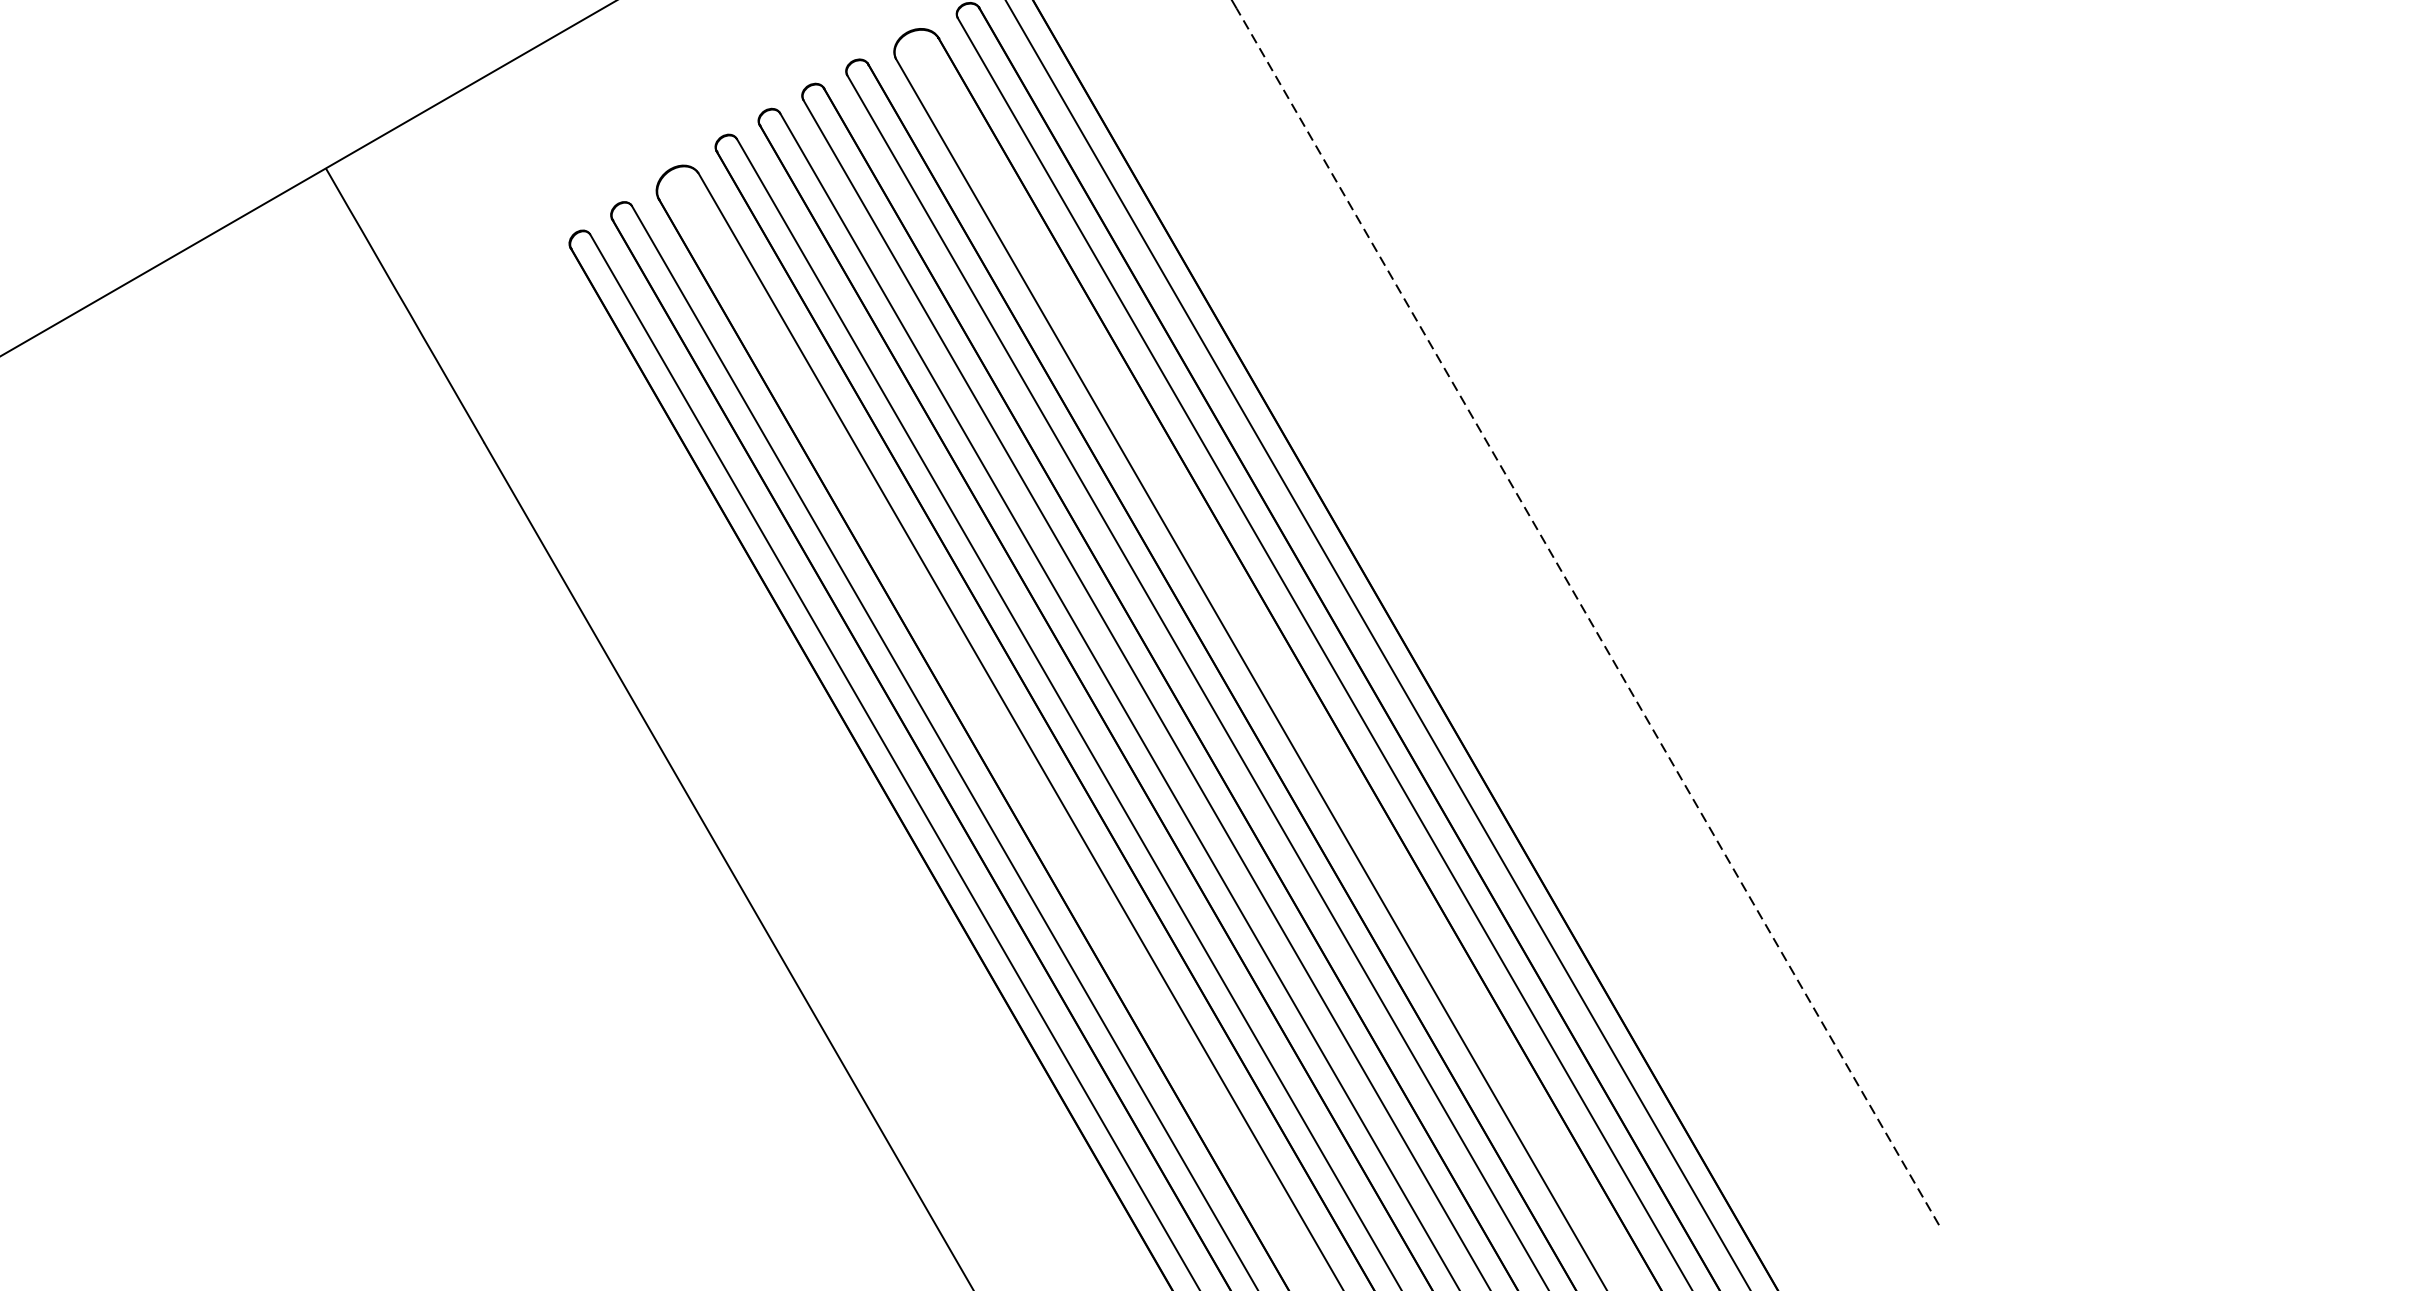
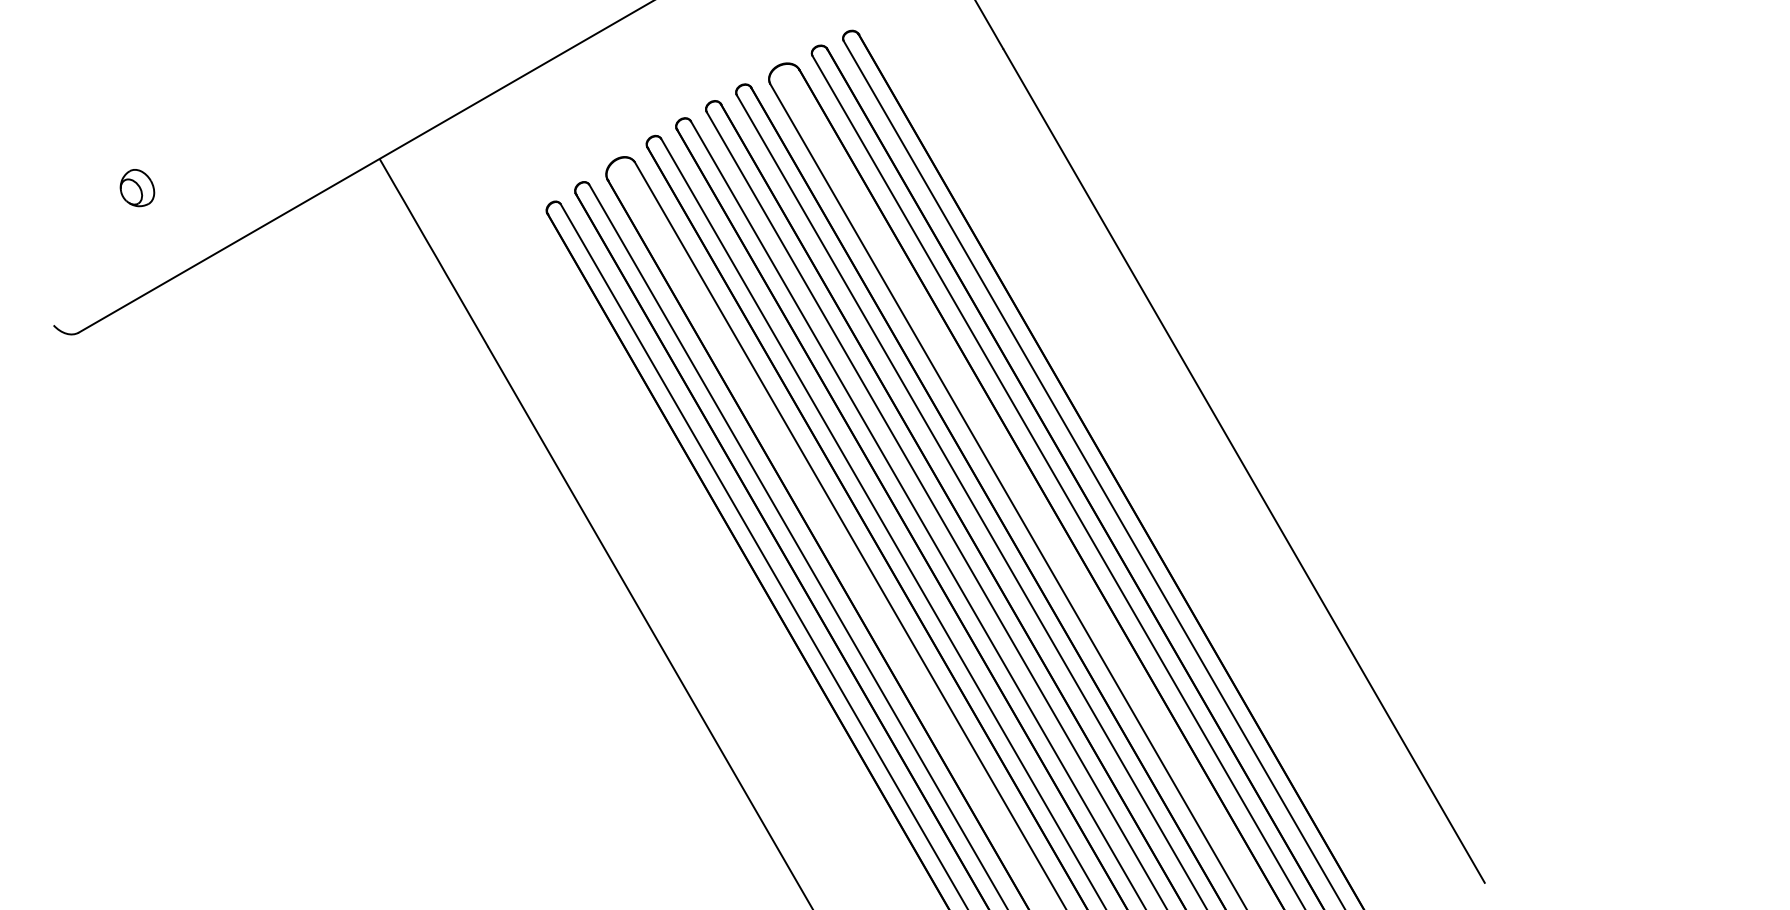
line: (1586, 615) -> (1243, 465), dashed -> solid

